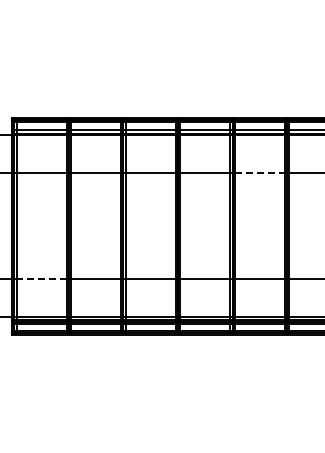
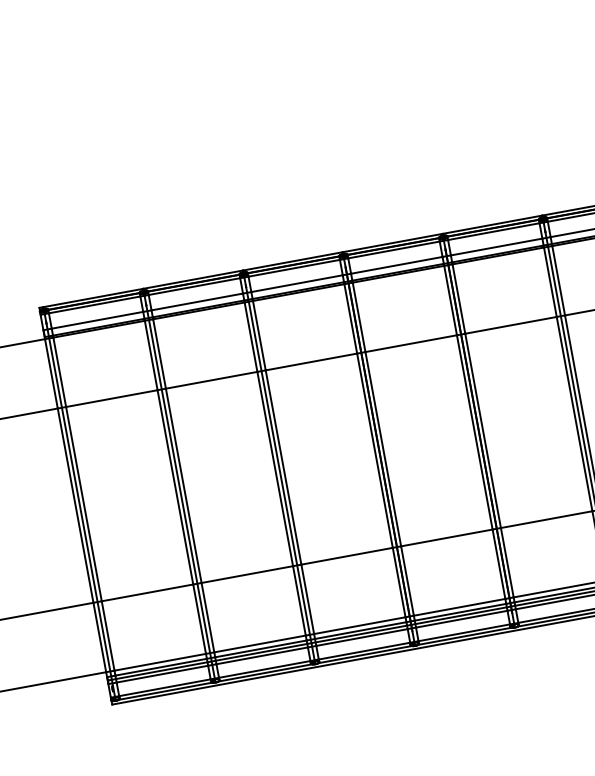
line: (260, 173) -> (512, 325), dashed -> solid
line: (41, 279) -> (147, 593), dashed -> solid

